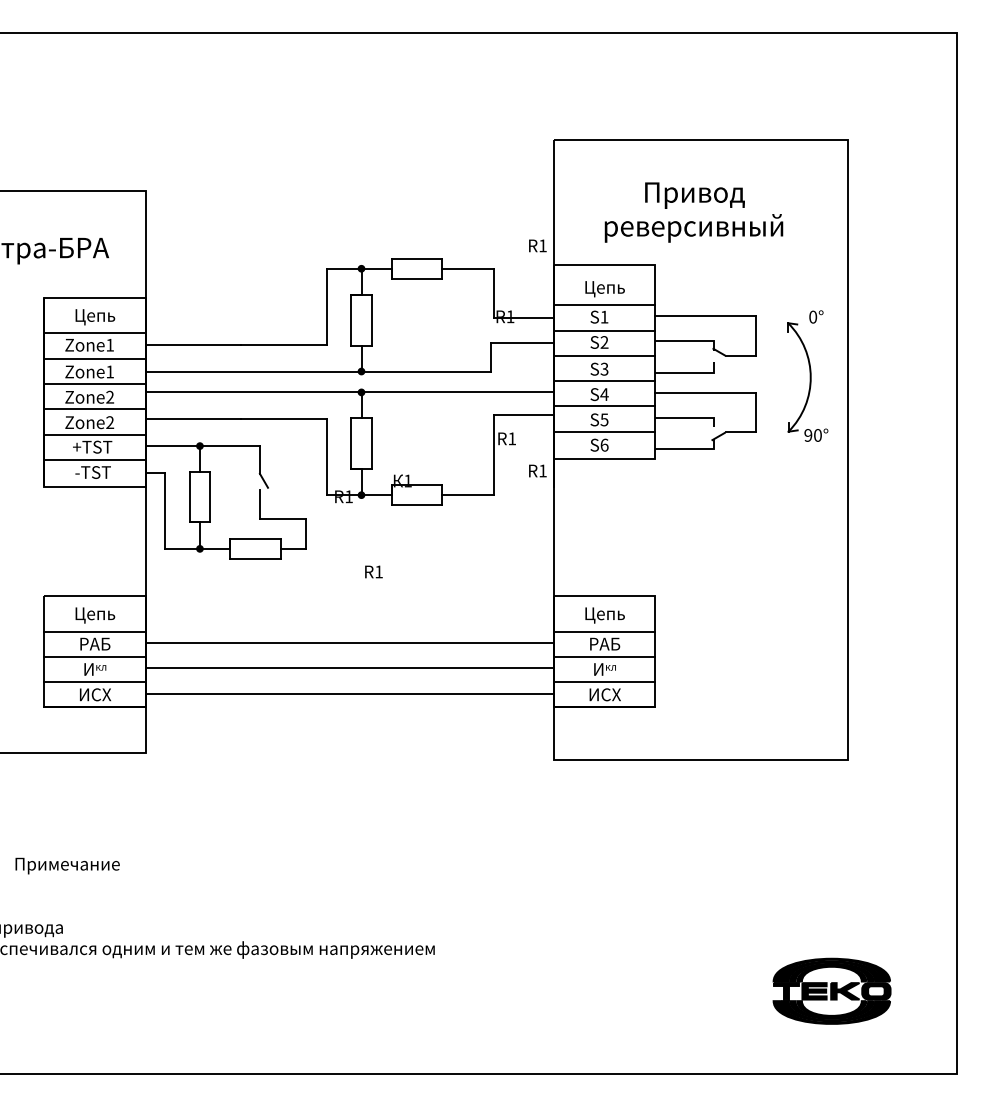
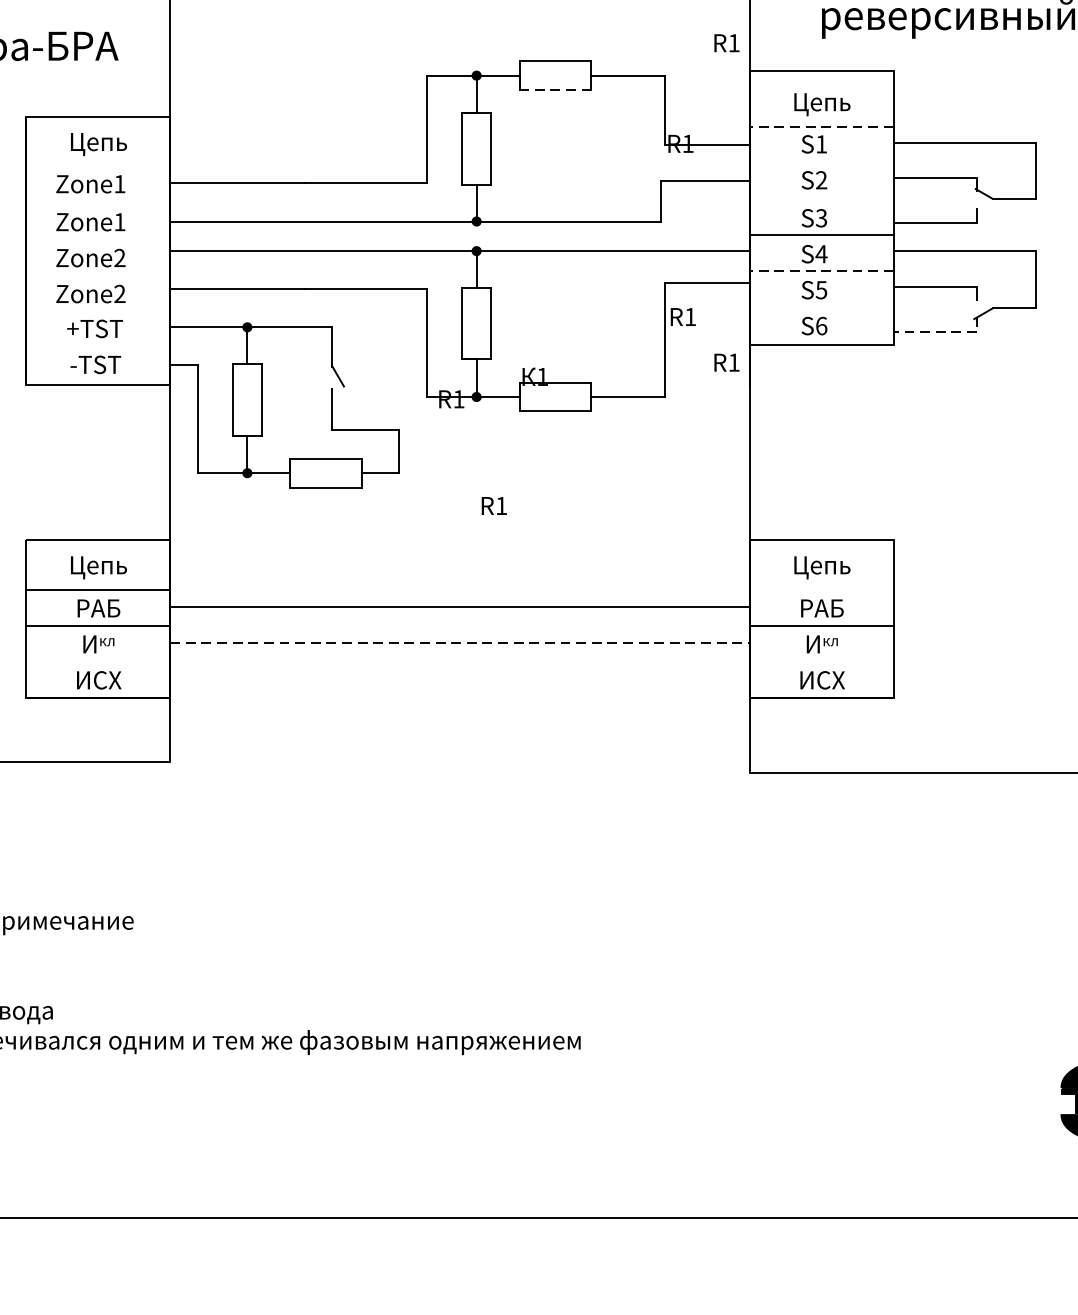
line: (416, 278) -> (554, 89), solid -> dashed
line: (604, 305) -> (821, 127), solid -> dashed
line: (604, 330) -> (821, 163), removed
line: (94, 333) -> (97, 167), removed
line: (604, 355) -> (821, 198), removed
line: (94, 358) -> (97, 203), removed
line: (94, 383) -> (97, 238), removed
line: (604, 406) -> (821, 271), solid -> dashed
line: (94, 409) -> (97, 275), removed
line: (604, 431) -> (821, 306), removed
line: (94, 434) -> (97, 310), removed
line: (690, 449) -> (943, 332), solid -> dashed
line: (94, 459) -> (97, 346), removed
line: (604, 631) -> (821, 590), removed
line: (350, 668) -> (461, 642), solid -> dashed
line: (94, 682) -> (97, 662), removed
line: (604, 682) -> (821, 662), removed
line: (349, 694) -> (459, 679), removed

